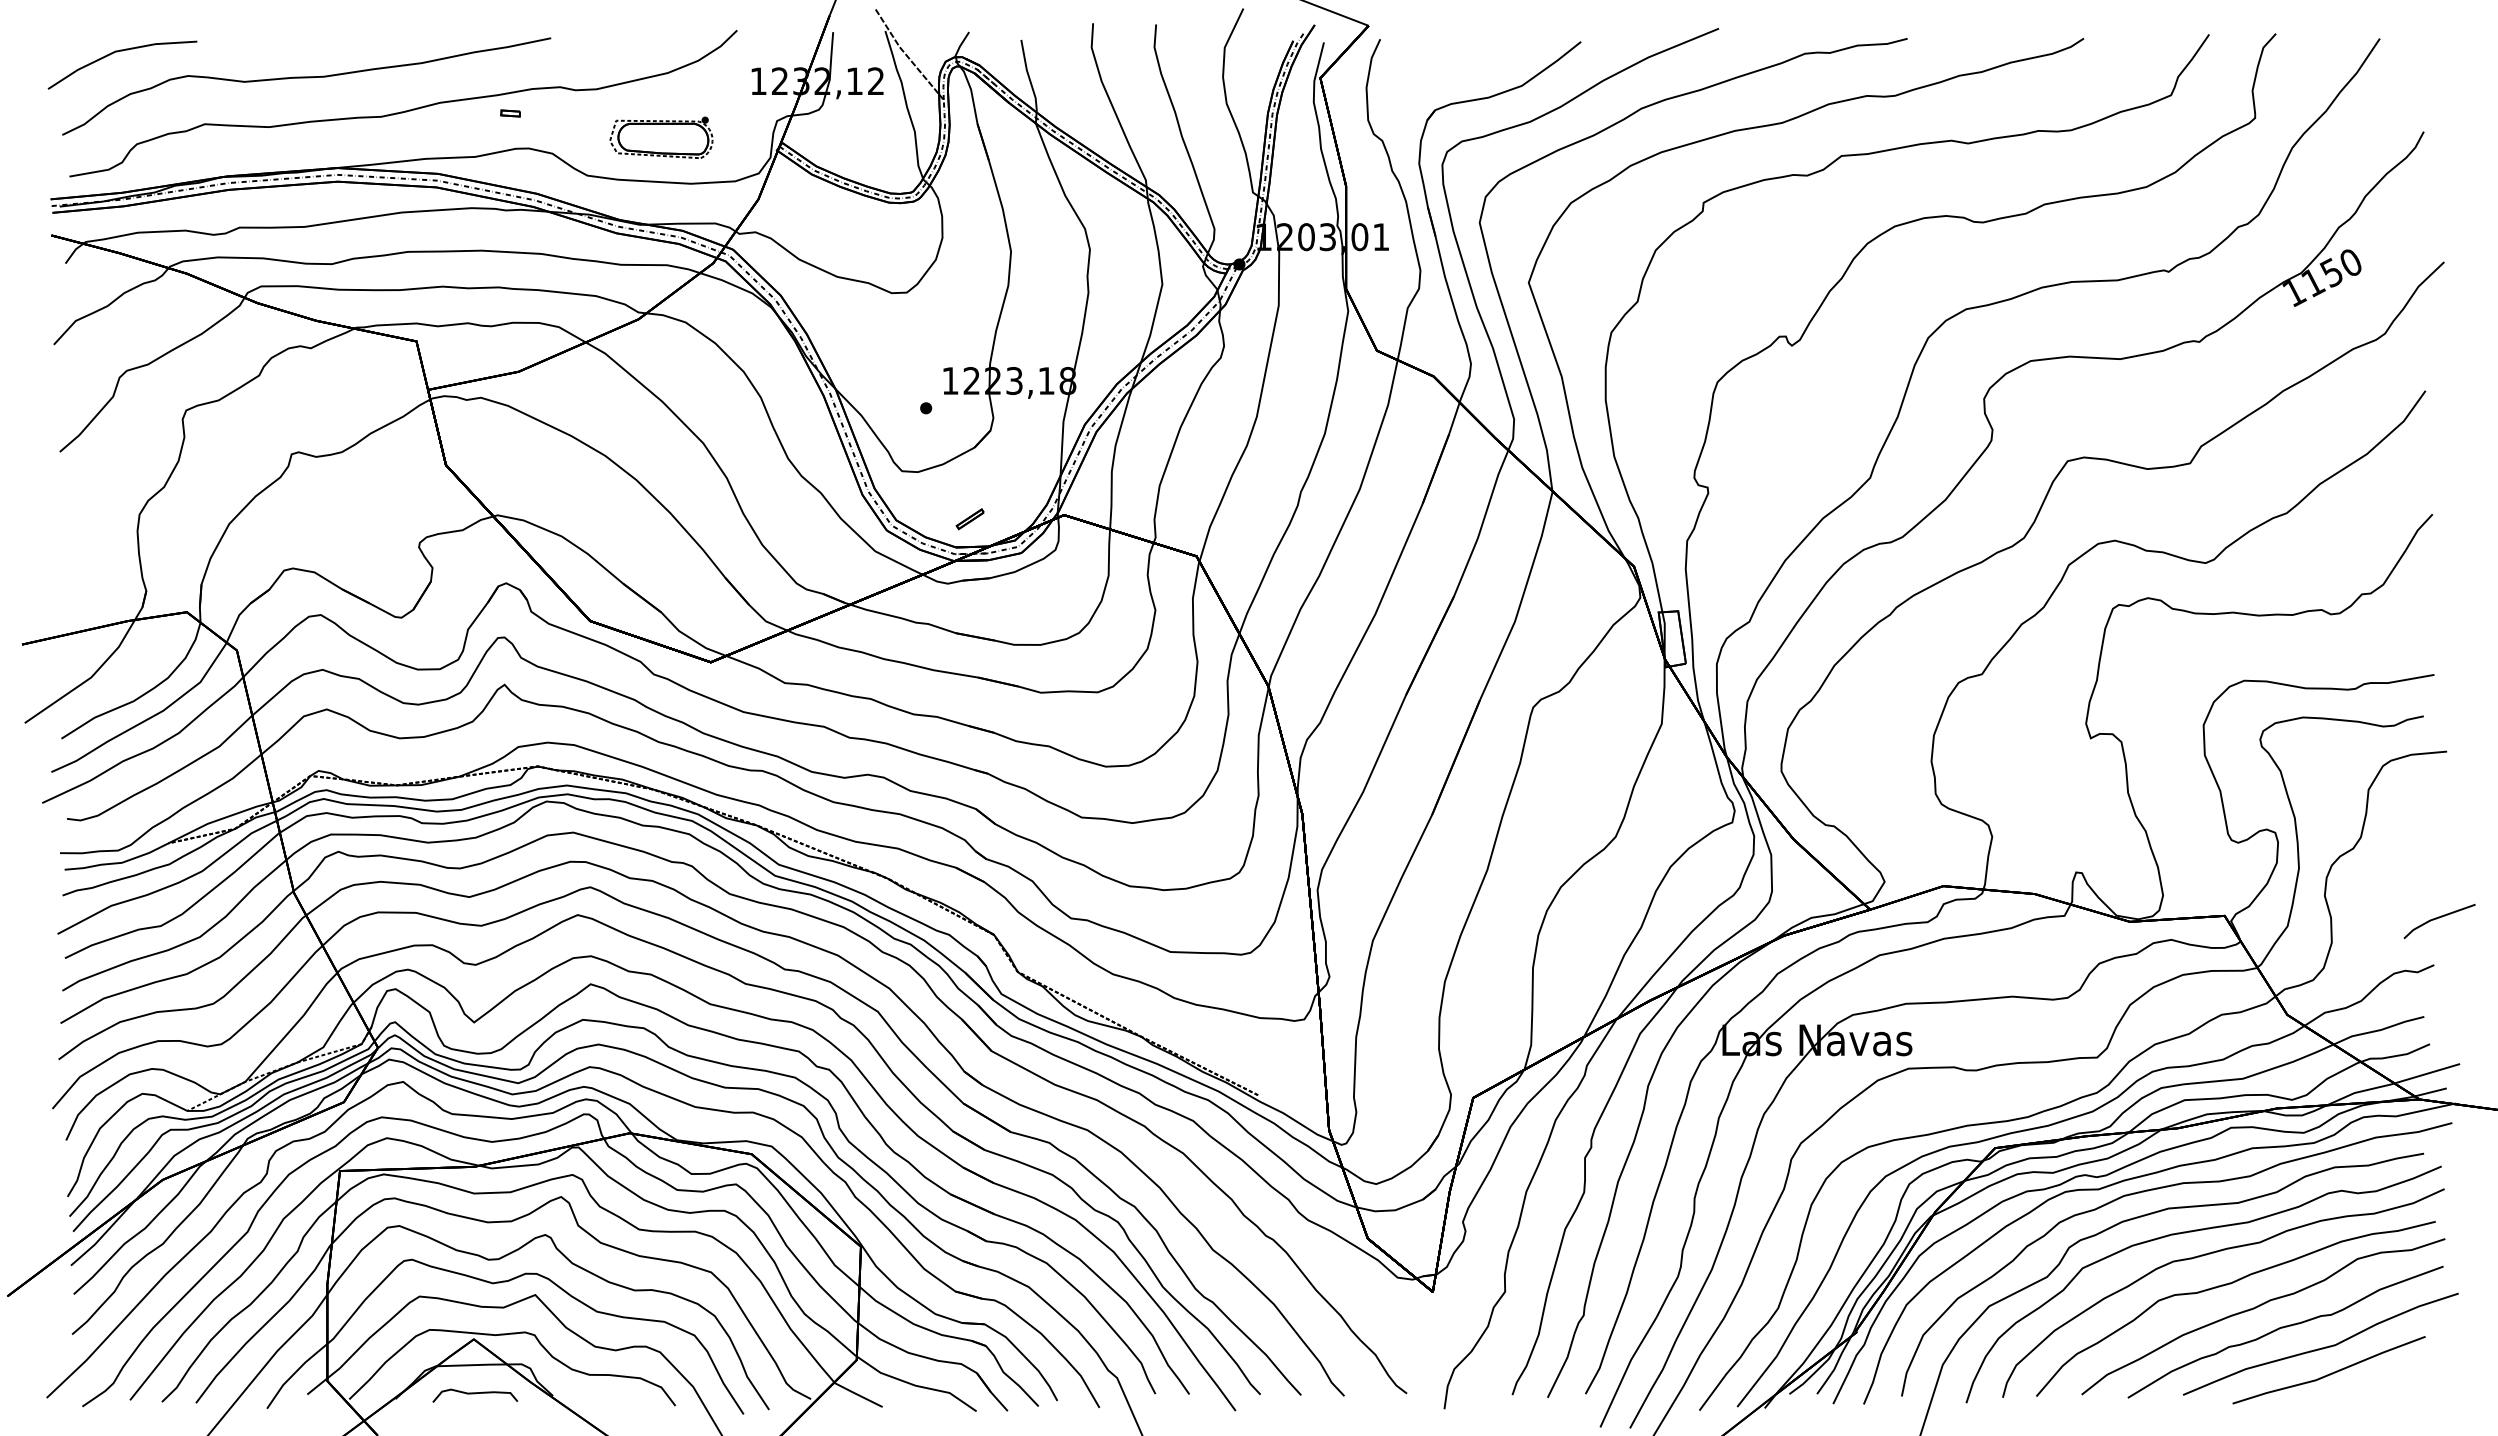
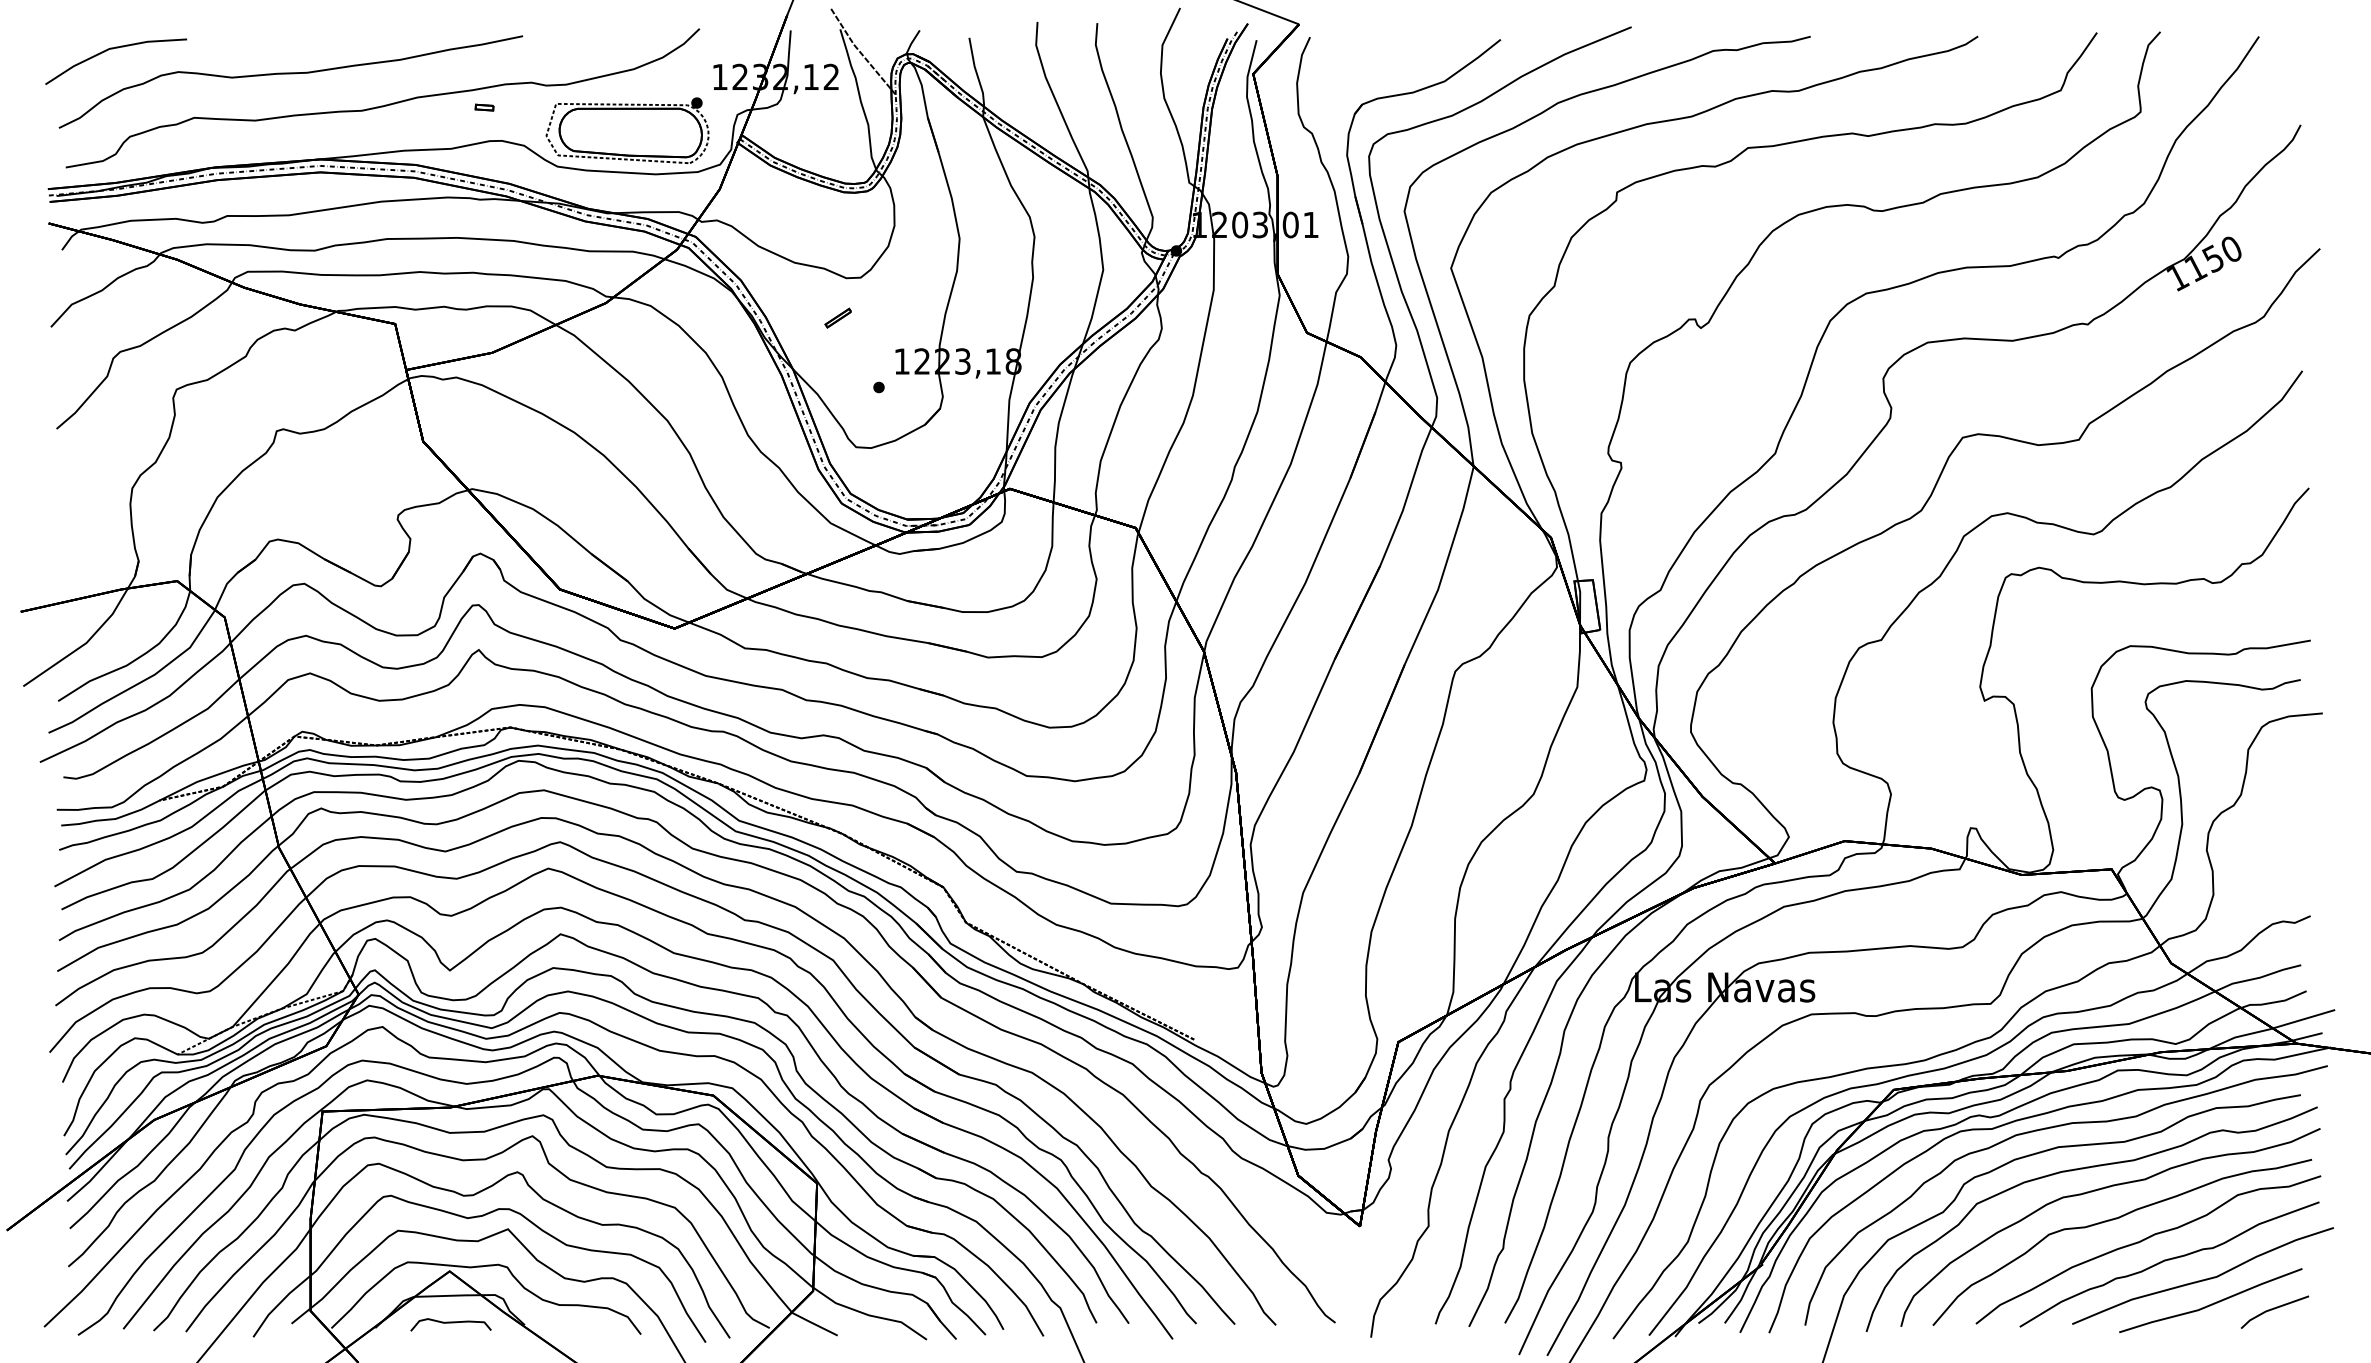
part: (661, 137) -> (627, 130), size x1.67
part: (969, 519) -> (837, 318), moved
line: (2439, 918) -> (2274, 1309), moved

